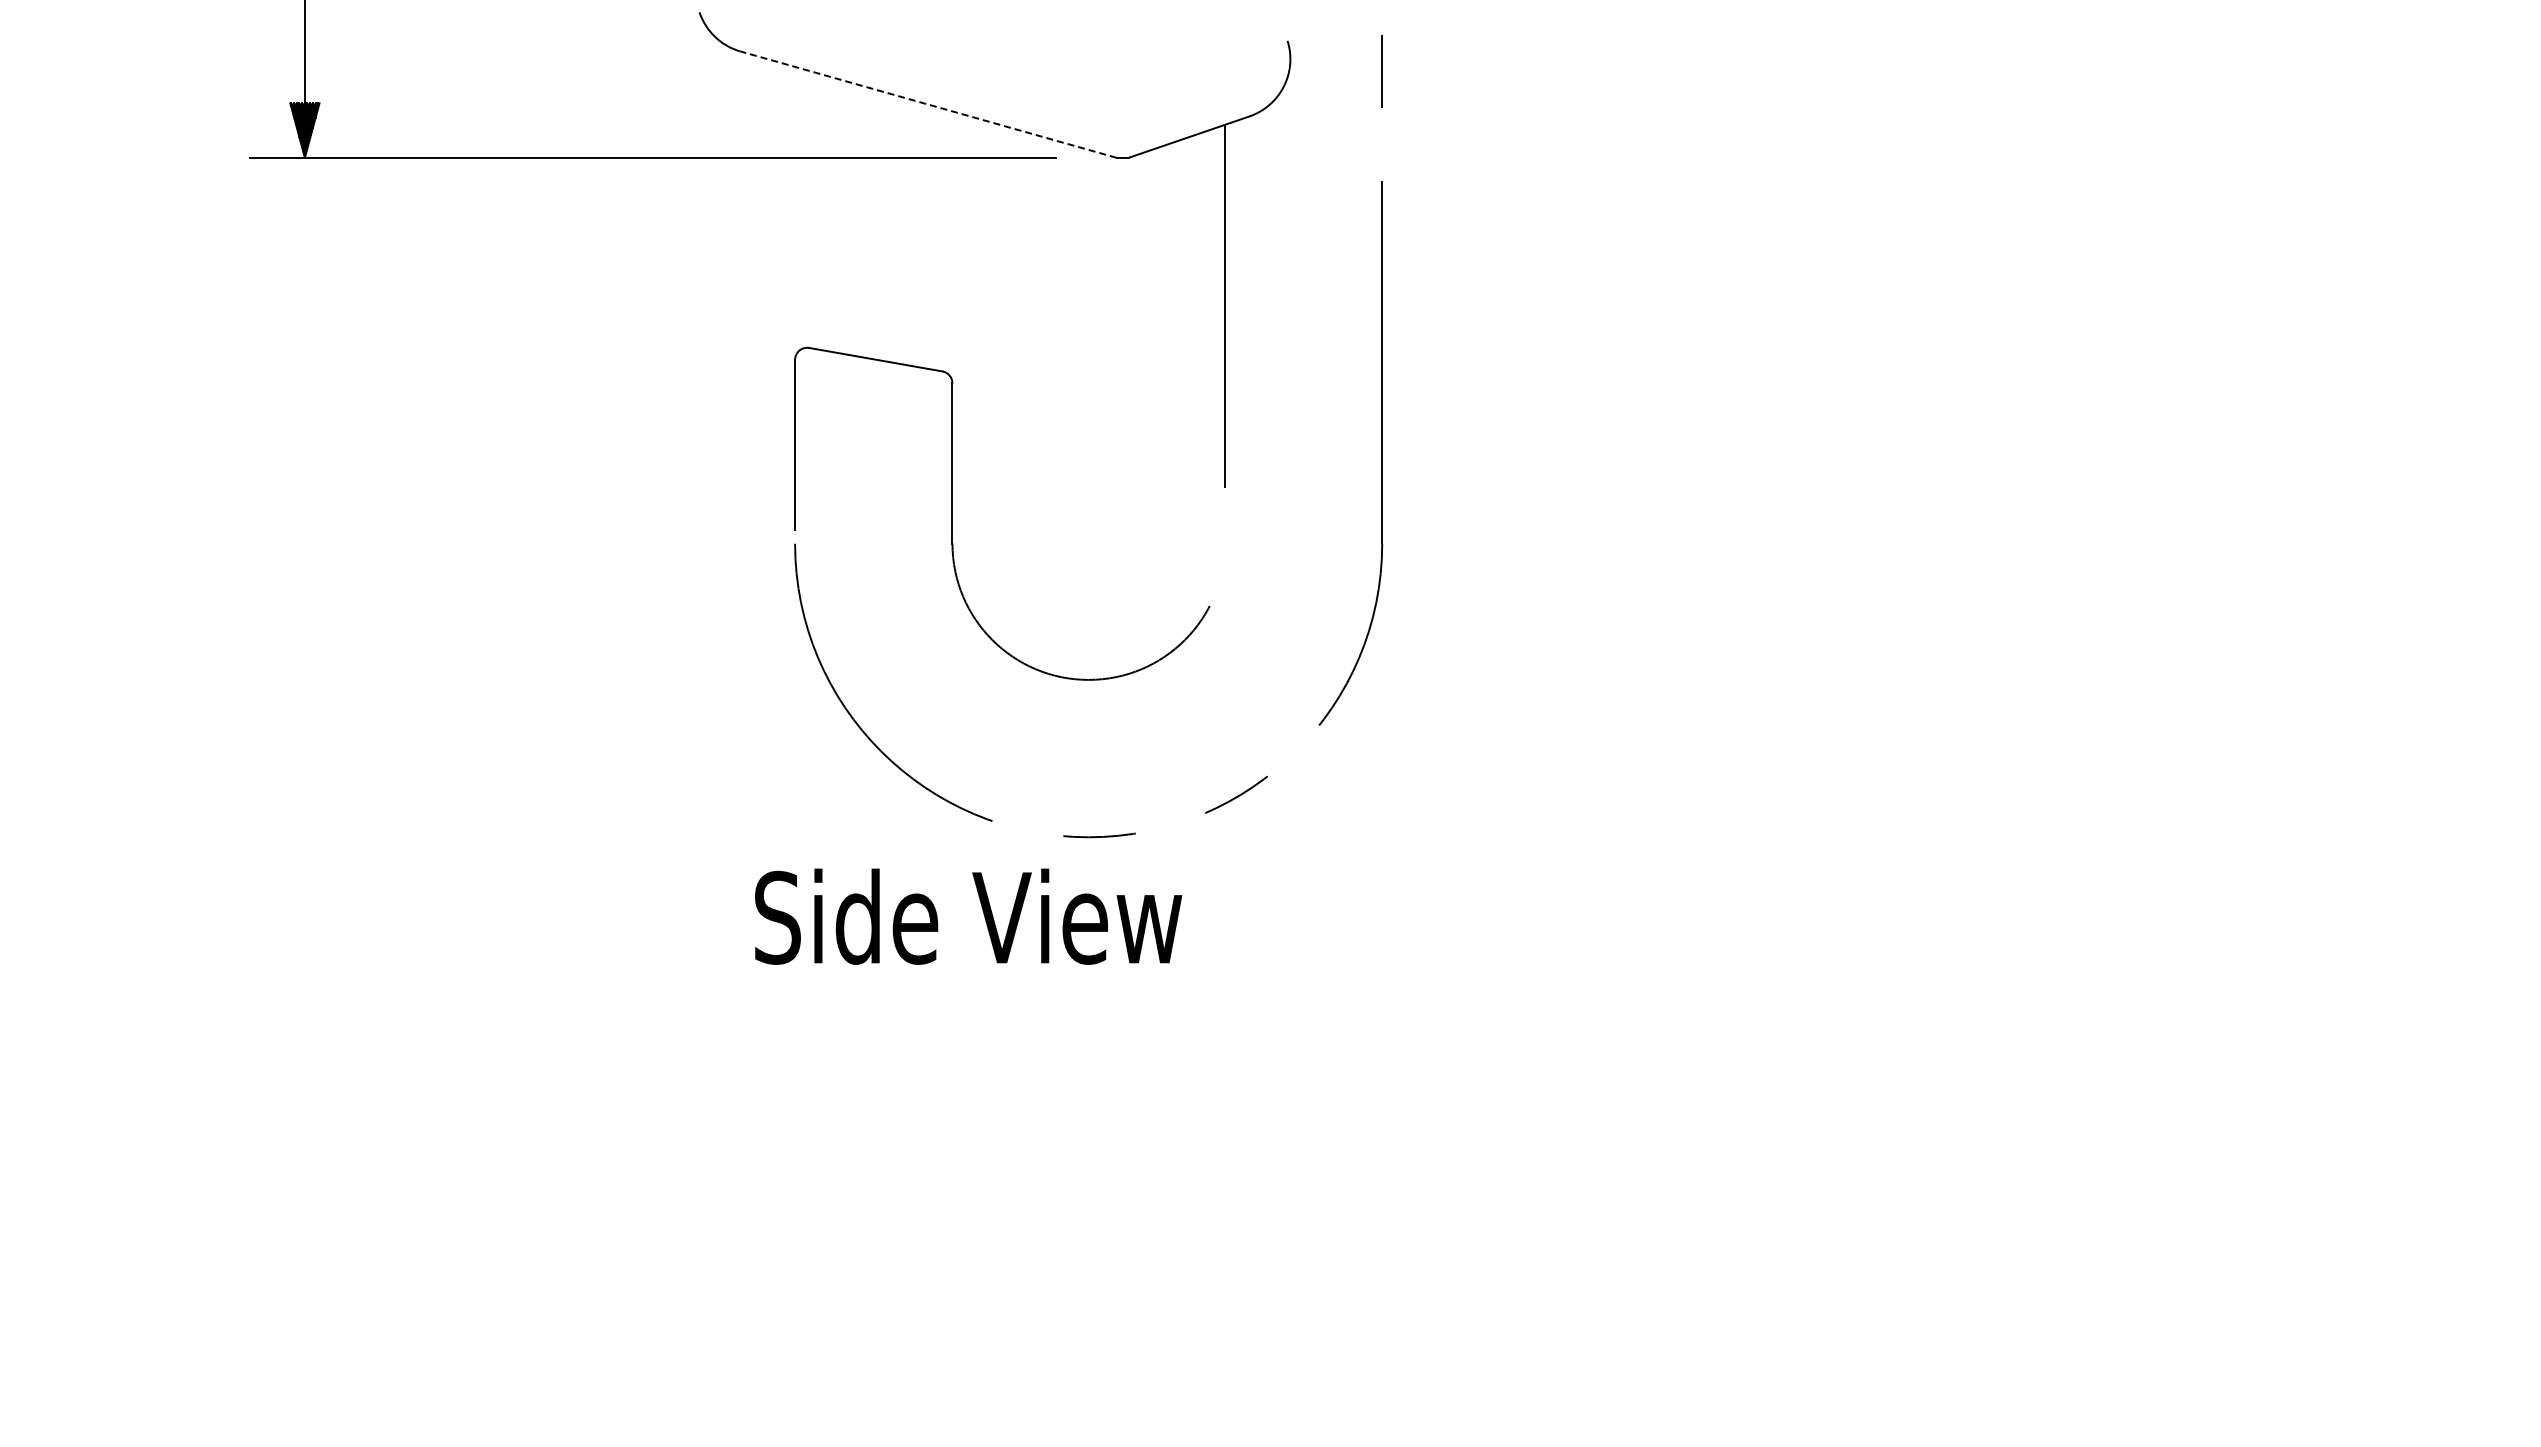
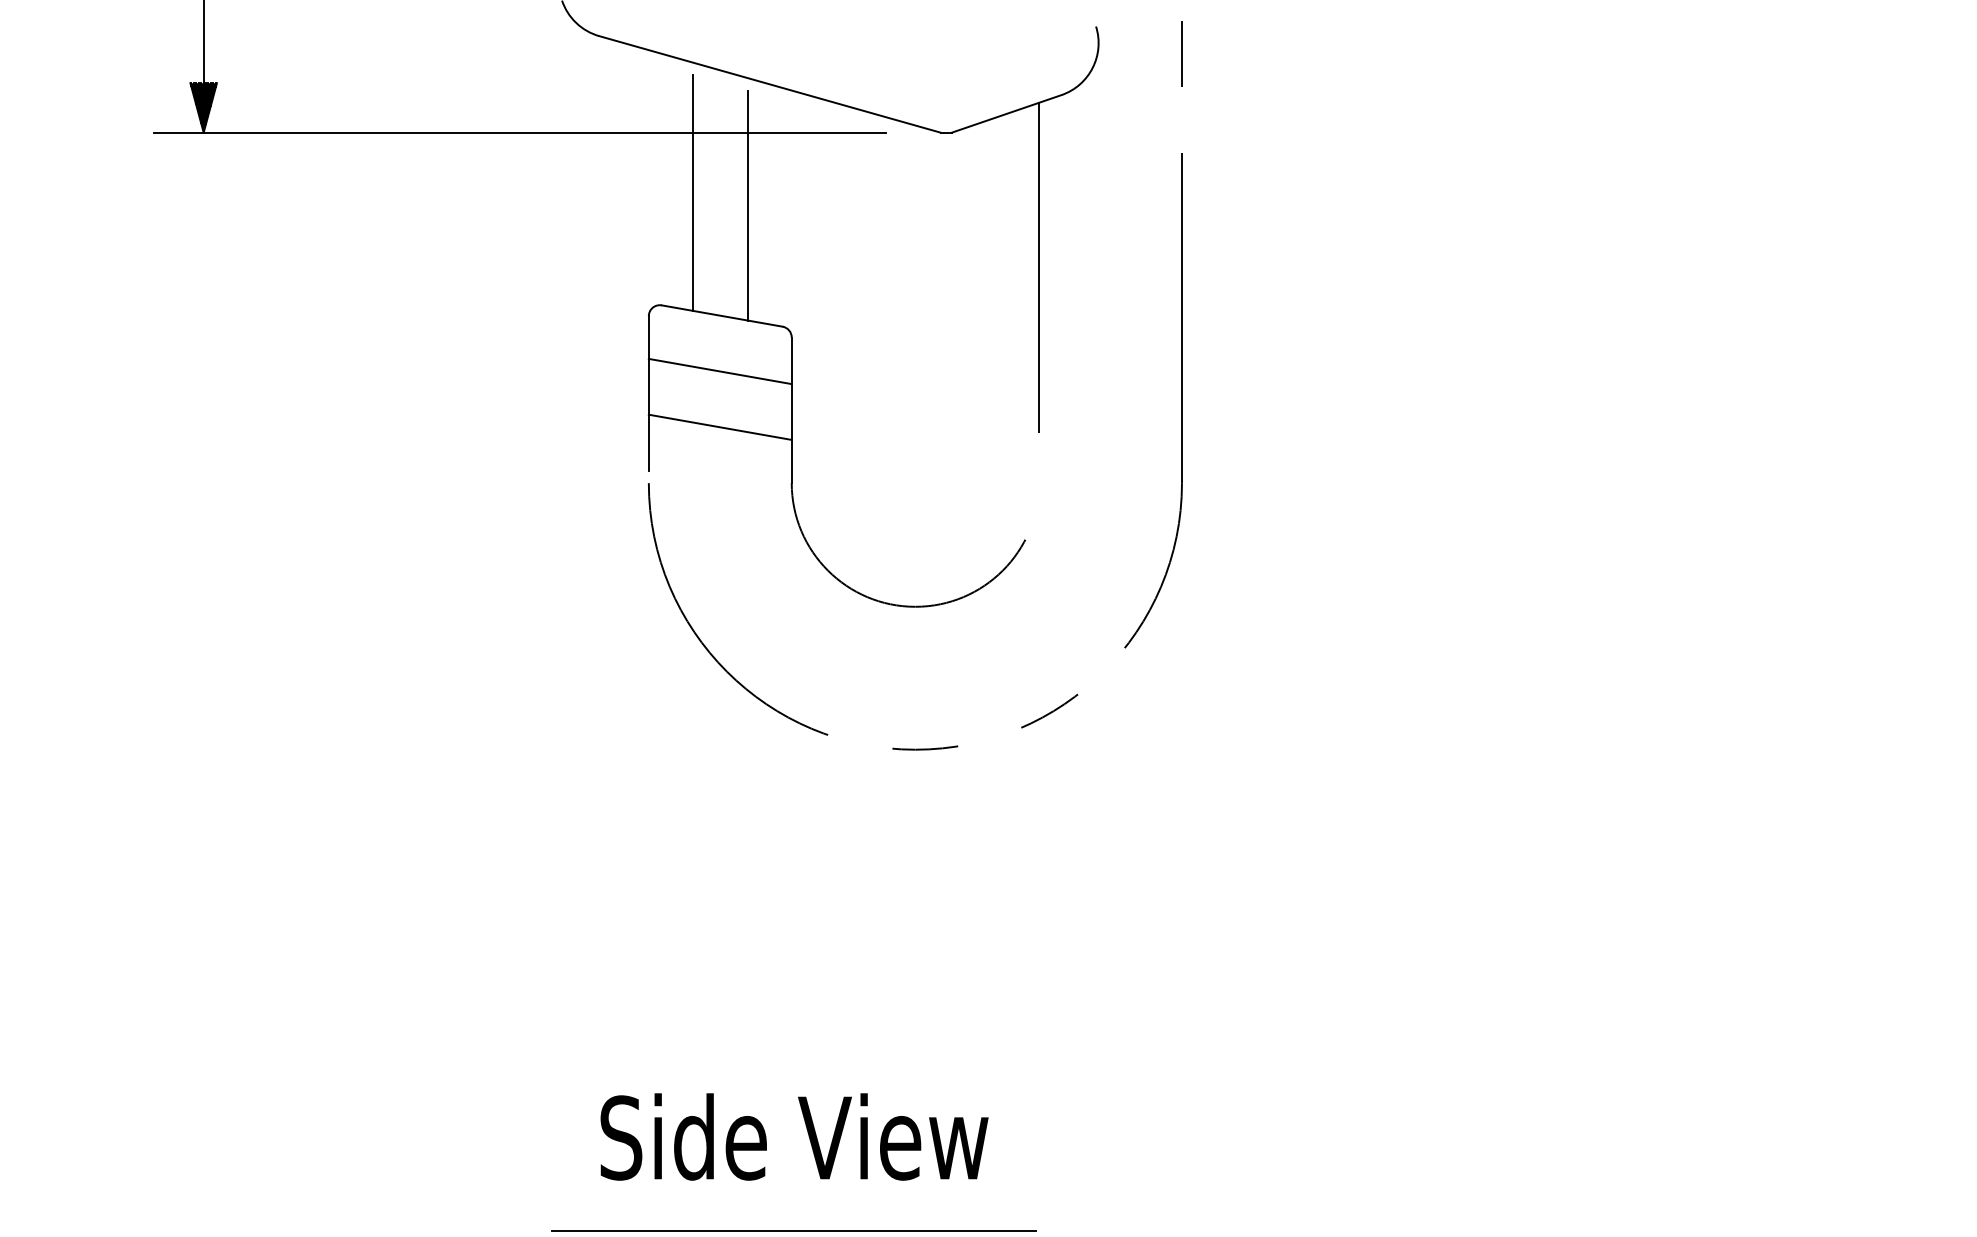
line: (928, 104) -> (769, 84), dashed -> solid
line: (843, 224) -> (692, 193), added
line: (904, 237) -> (748, 205), added
line: (873, 420) -> (720, 371), added
line: (873, 482) -> (720, 427), added
text: (968, 916) -> (794, 1136), moved
line: (954, 1367) -> (793, 1231), added

